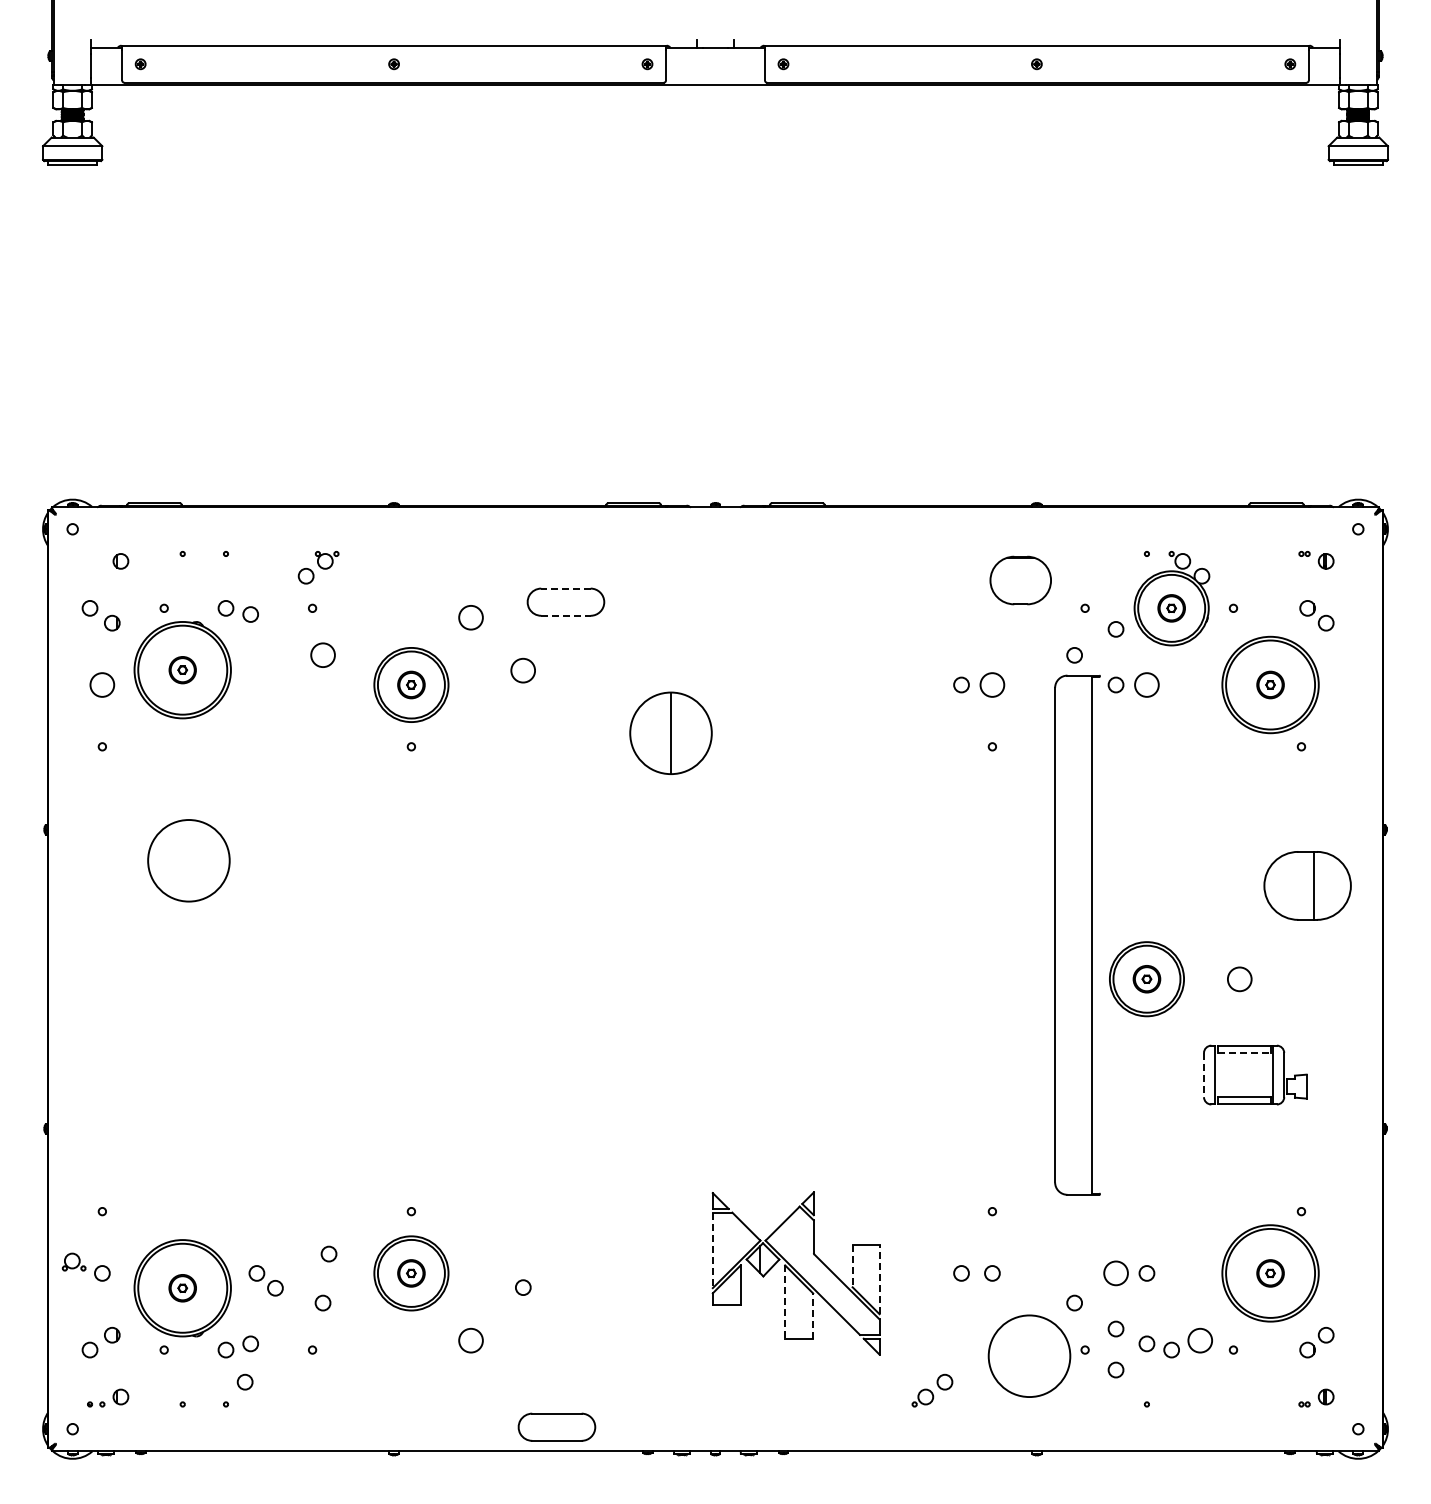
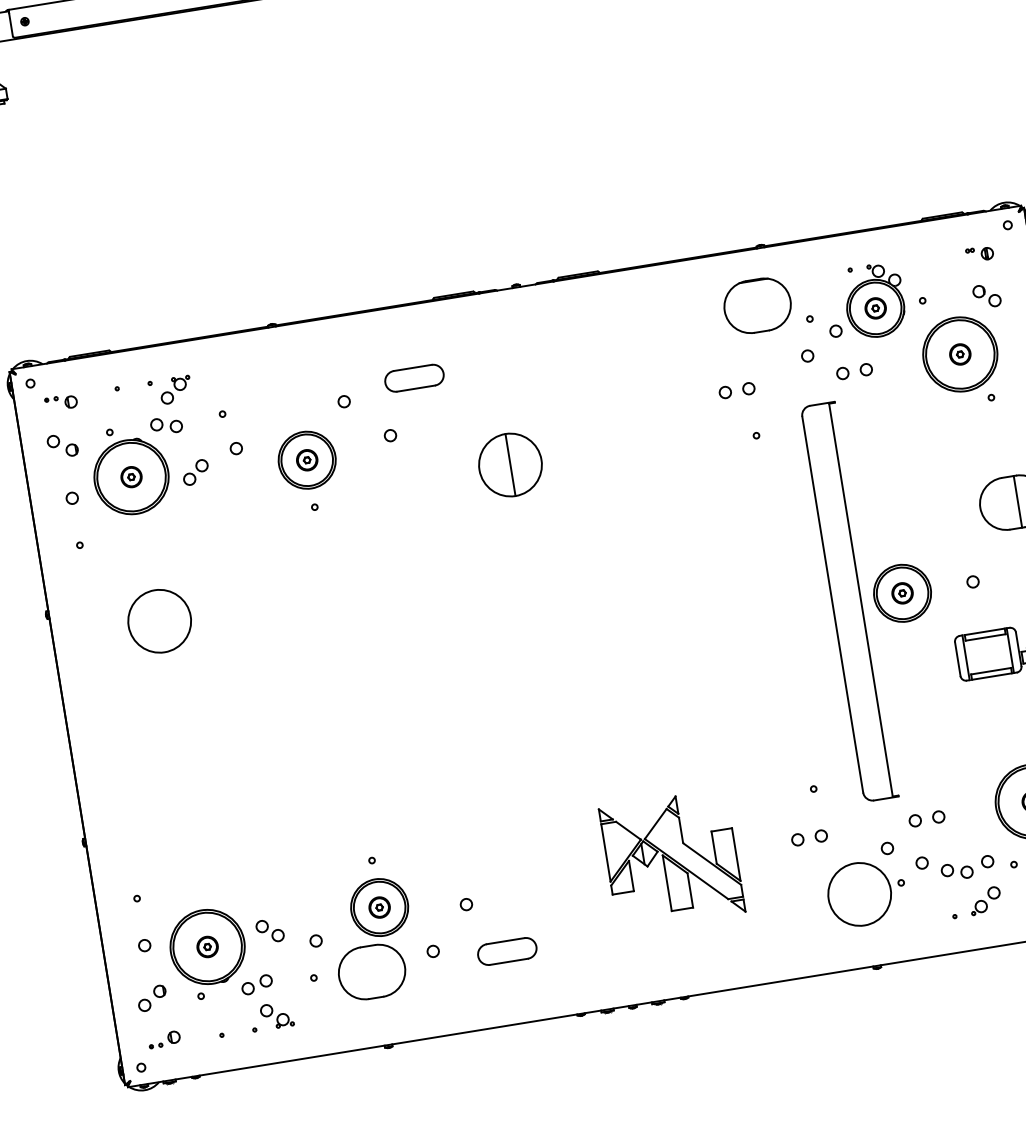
part: (96, 553) -> (51, 399), added
part: (318, 567) -> (175, 389), moved
part: (1020, 580) -> (757, 305), size x1.43
line: (565, 588) -> (412, 367), dashed -> solid
line: (565, 615) -> (415, 388), dashed -> solid
circle: (470, 617) -> (343, 401), size x0.62
circle: (322, 655) -> (235, 448), size x0.62
circle: (523, 670) -> (390, 435), size x0.62
part: (265, 677) -> (195, 472), added
circle: (102, 684) -> (72, 497), size x0.62
circle: (992, 684) -> (748, 388), size x0.62
circle: (1146, 684) -> (865, 369), size x0.62
part: (1077, 934) -> (849, 601), moved
circle: (1239, 978) -> (972, 581), size x0.62
line: (1244, 1053) -> (985, 637), dashed -> solid
line: (1204, 1075) -> (958, 659), dashed -> solid
line: (712, 1250) -> (605, 853), dashed -> solid
circle: (328, 1253) -> (314, 902), removed
part: (73, 1261) -> (284, 1019), moved
line: (852, 1266) -> (714, 847), dashed -> solid
circle: (1115, 1273) -> (914, 820), size x0.62
line: (879, 1279) -> (736, 854), dashed -> solid
line: (785, 1301) -> (667, 882), dashed -> solid
line: (813, 1316) -> (690, 890), dashed -> solid
circle: (470, 1340) -> (432, 951), size x0.62
circle: (1200, 1340) -> (987, 861), size x0.62
part: (388, 1354) -> (372, 972), added
circle: (1115, 1369) -> (926, 893), removed
part: (932, 1390) -> (985, 900), moved
part: (556, 1426) -> (506, 950), moved

